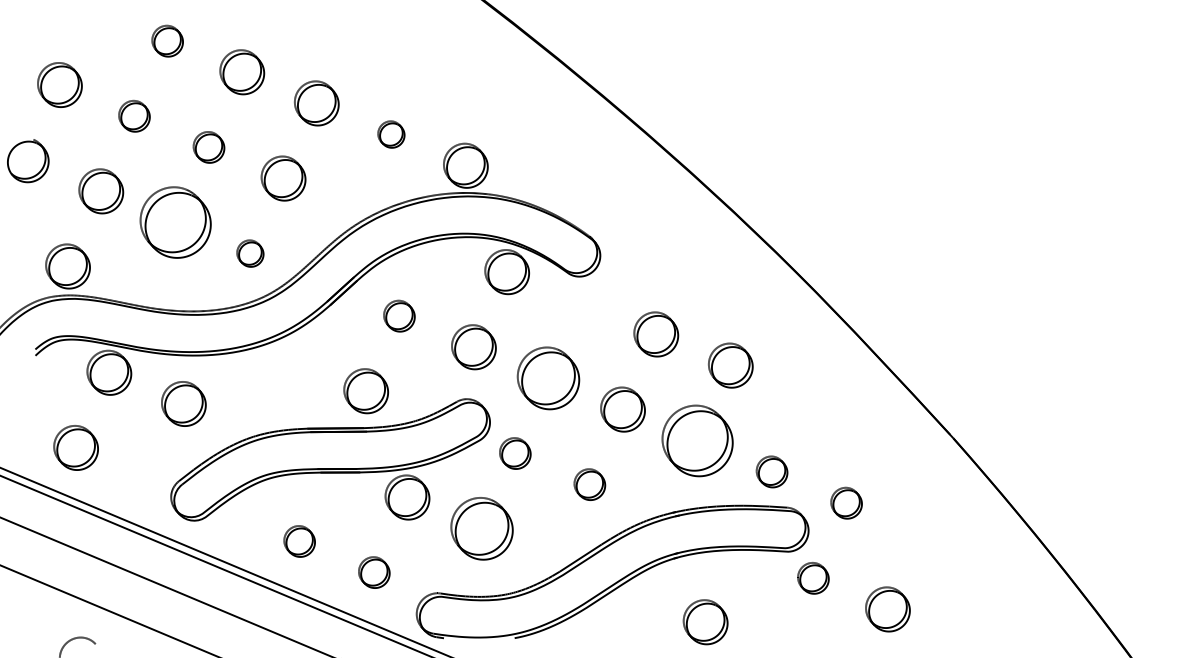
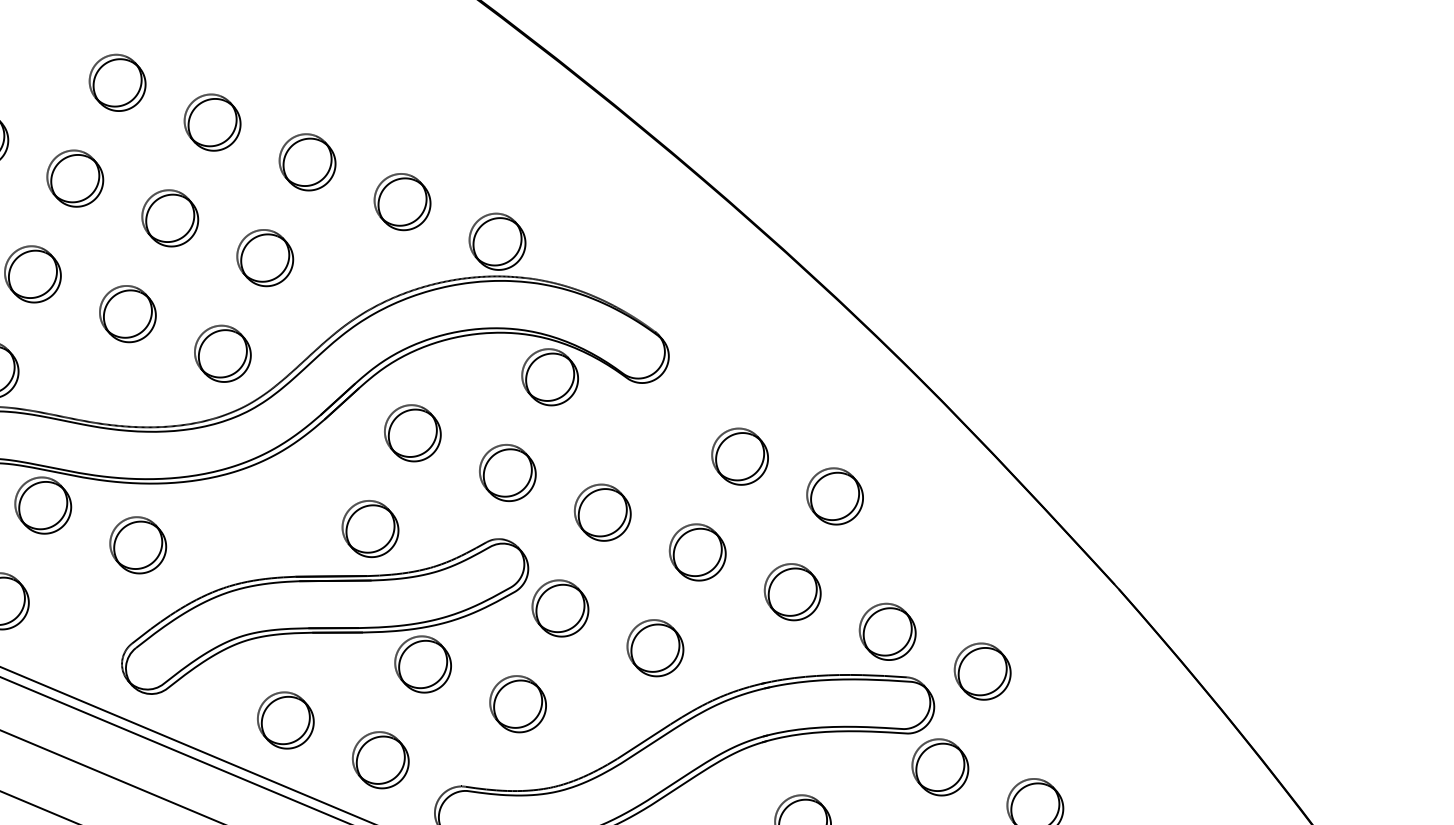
part: (167, 41) -> (117, 83), size x1.43
part: (134, 116) -> (75, 178), size x1.43
part: (391, 134) -> (402, 201), size x1.67
part: (208, 147) -> (169, 218), size x1.43
part: (175, 222) -> (127, 314), size x0.62
part: (250, 253) -> (223, 353), size x1.67
part: (399, 316) -> (412, 433), size x1.43
part: (548, 378) -> (602, 512), size x0.71
part: (697, 440) -> (792, 591), size x0.62
part: (515, 453) -> (560, 608), size x1.43
part: (771, 471) -> (886, 631), size x1.43
part: (589, 484) -> (655, 647), size x1.43
part: (846, 503) -> (982, 672), size x1.43
part: (481, 528) -> (517, 703), size x0.71
part: (299, 541) -> (285, 720), size x1.43
part: (374, 572) -> (381, 760), size x1.43
part: (813, 578) -> (940, 767), size x1.43

